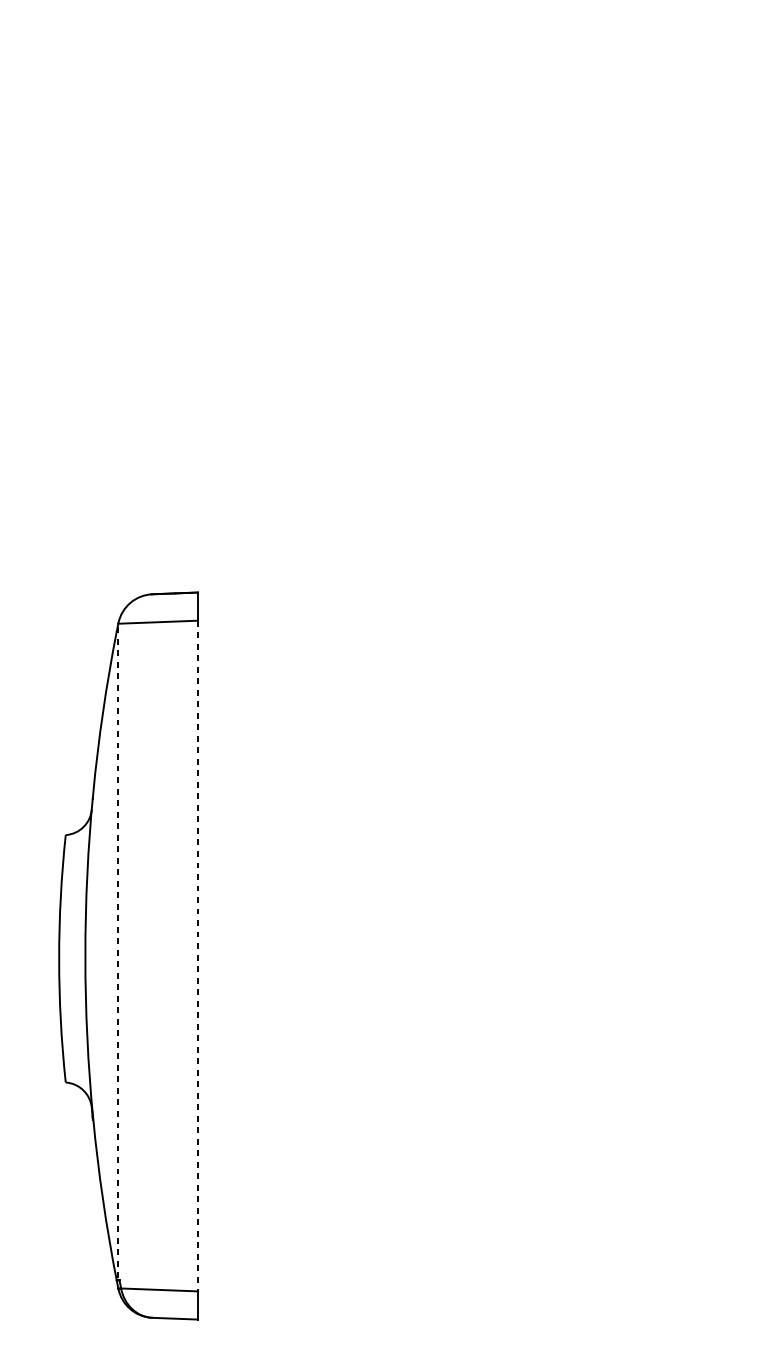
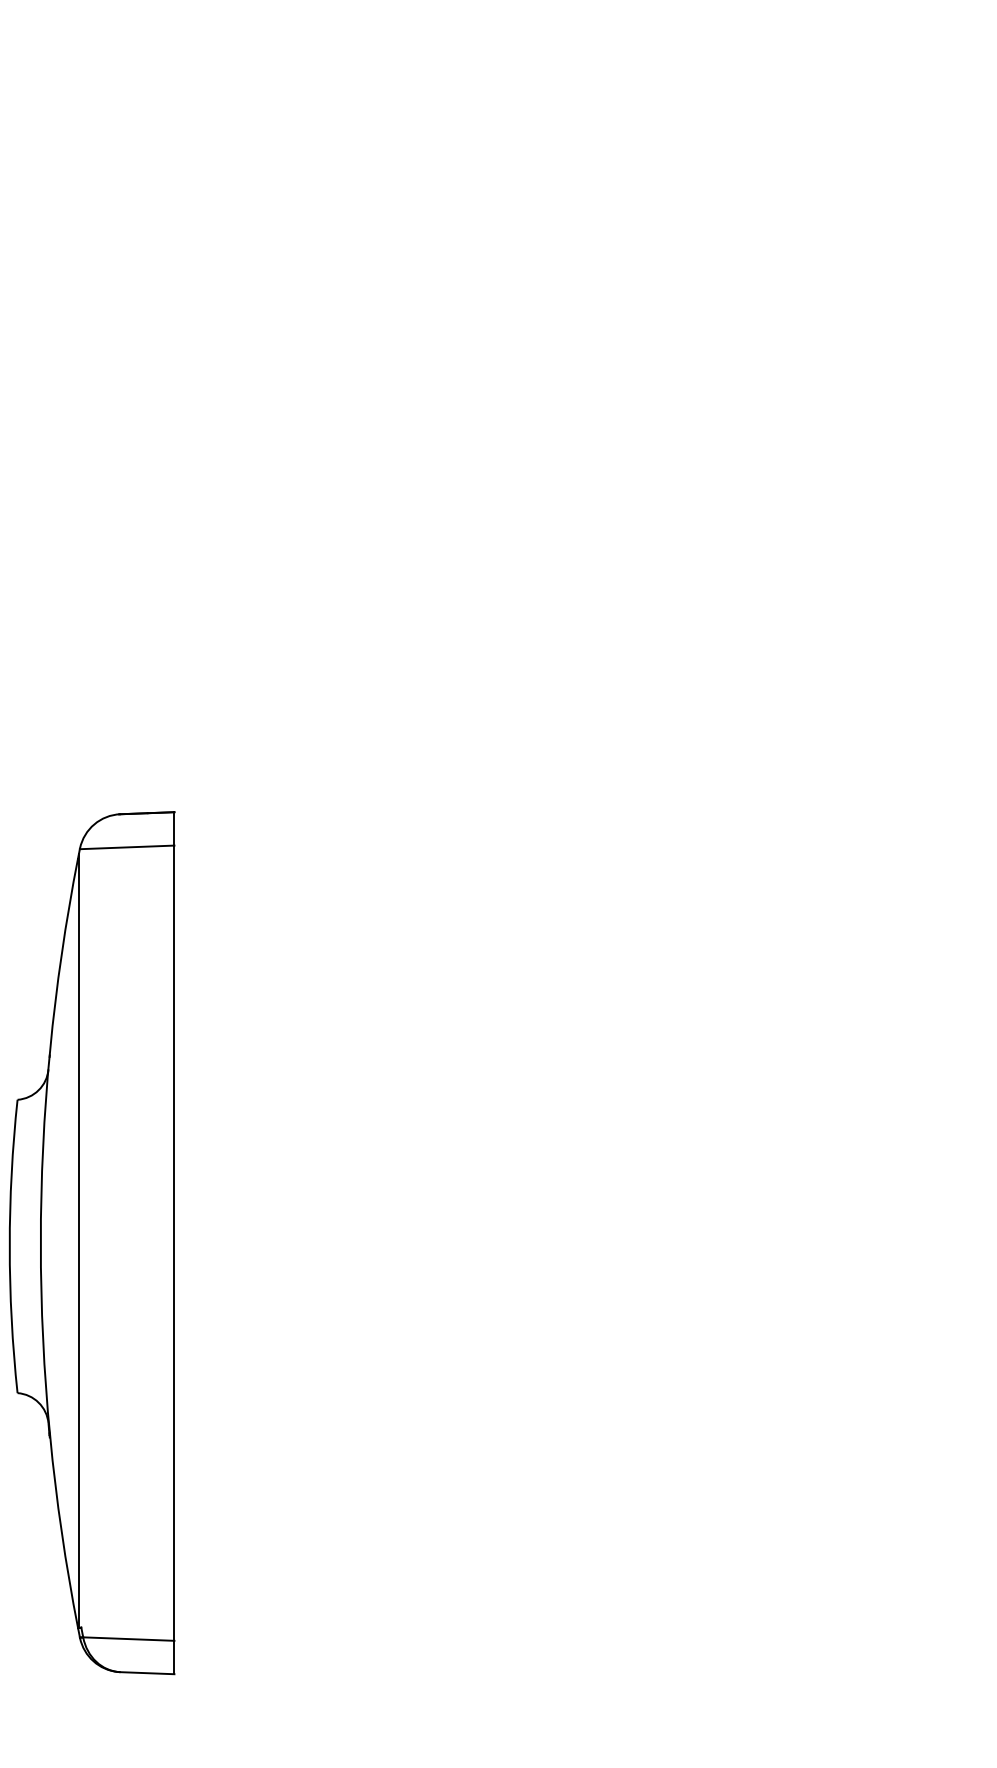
line: (117, 954) -> (79, 1241), dashed -> solid
line: (198, 956) -> (174, 1243), dashed -> solid

